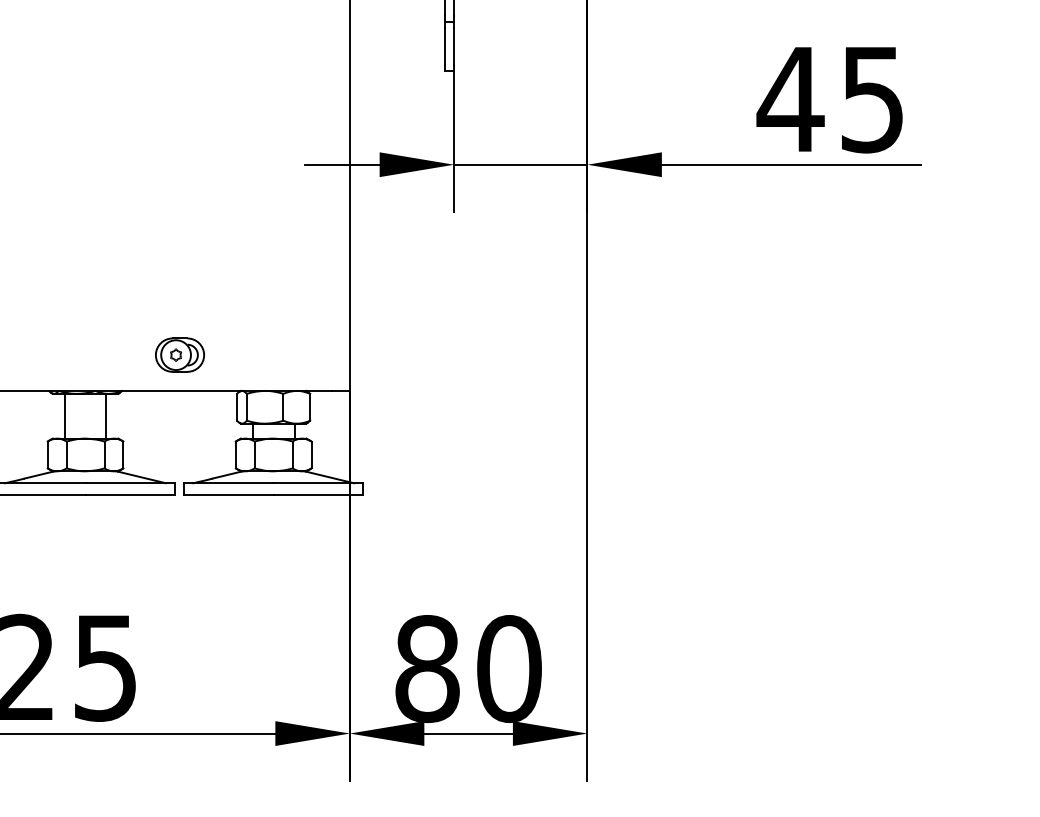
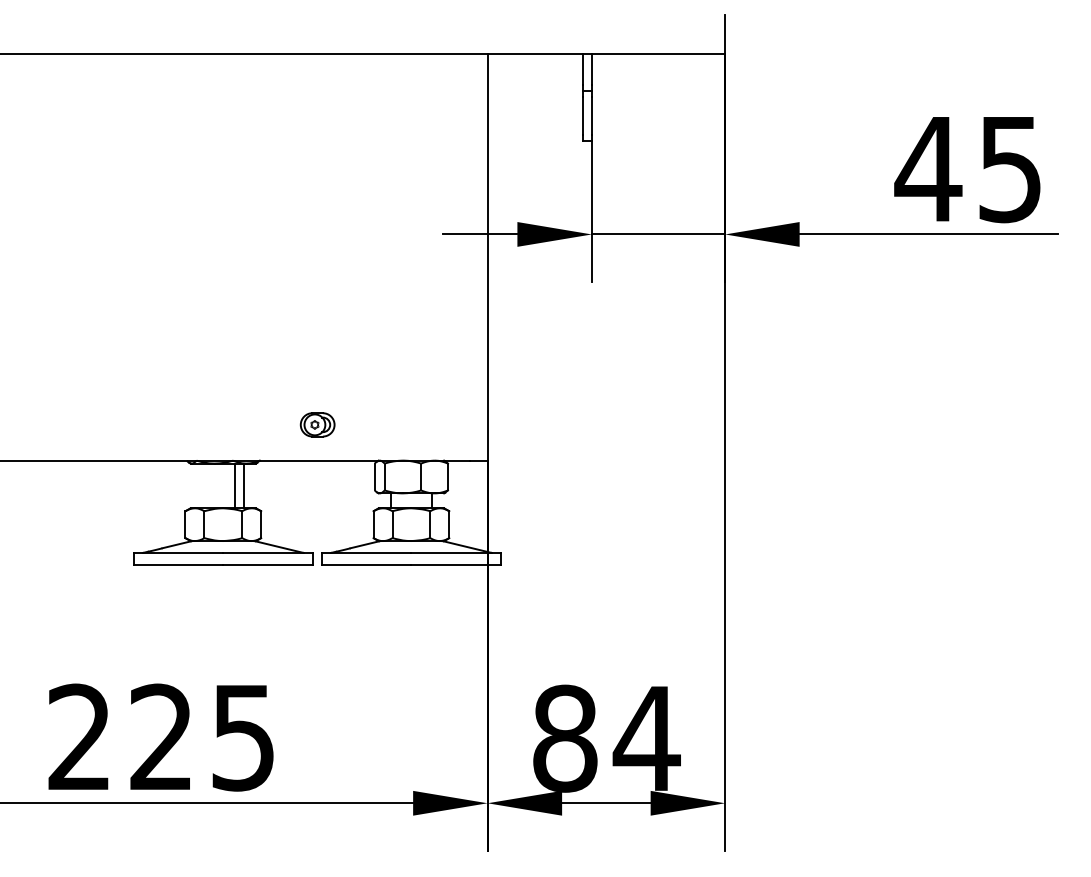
part: (179, 354) -> (317, 424), size x0.7
line: (64, 415) -> (235, 485), moved
text: (508, 668) -> (646, 738), 80 -> 84

